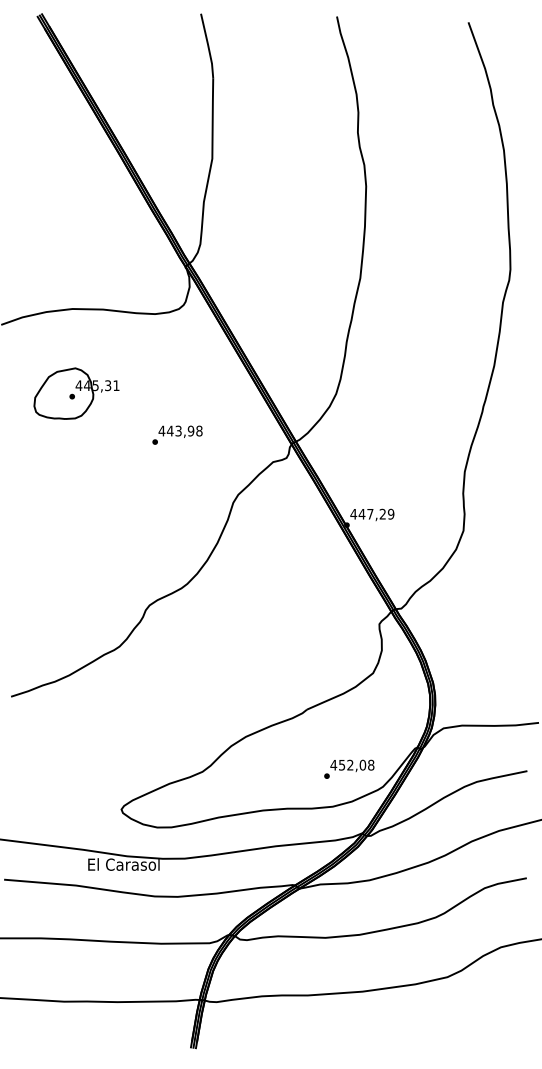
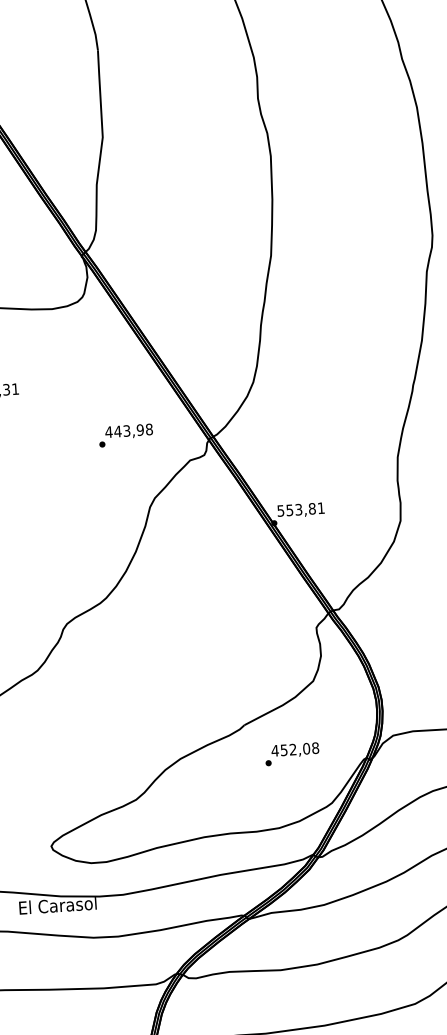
text: (177, 434) -> (125, 434), moved
text: (372, 513) -> (301, 508), 447,29 -> 553,81
text: (349, 768) -> (292, 753), moved

